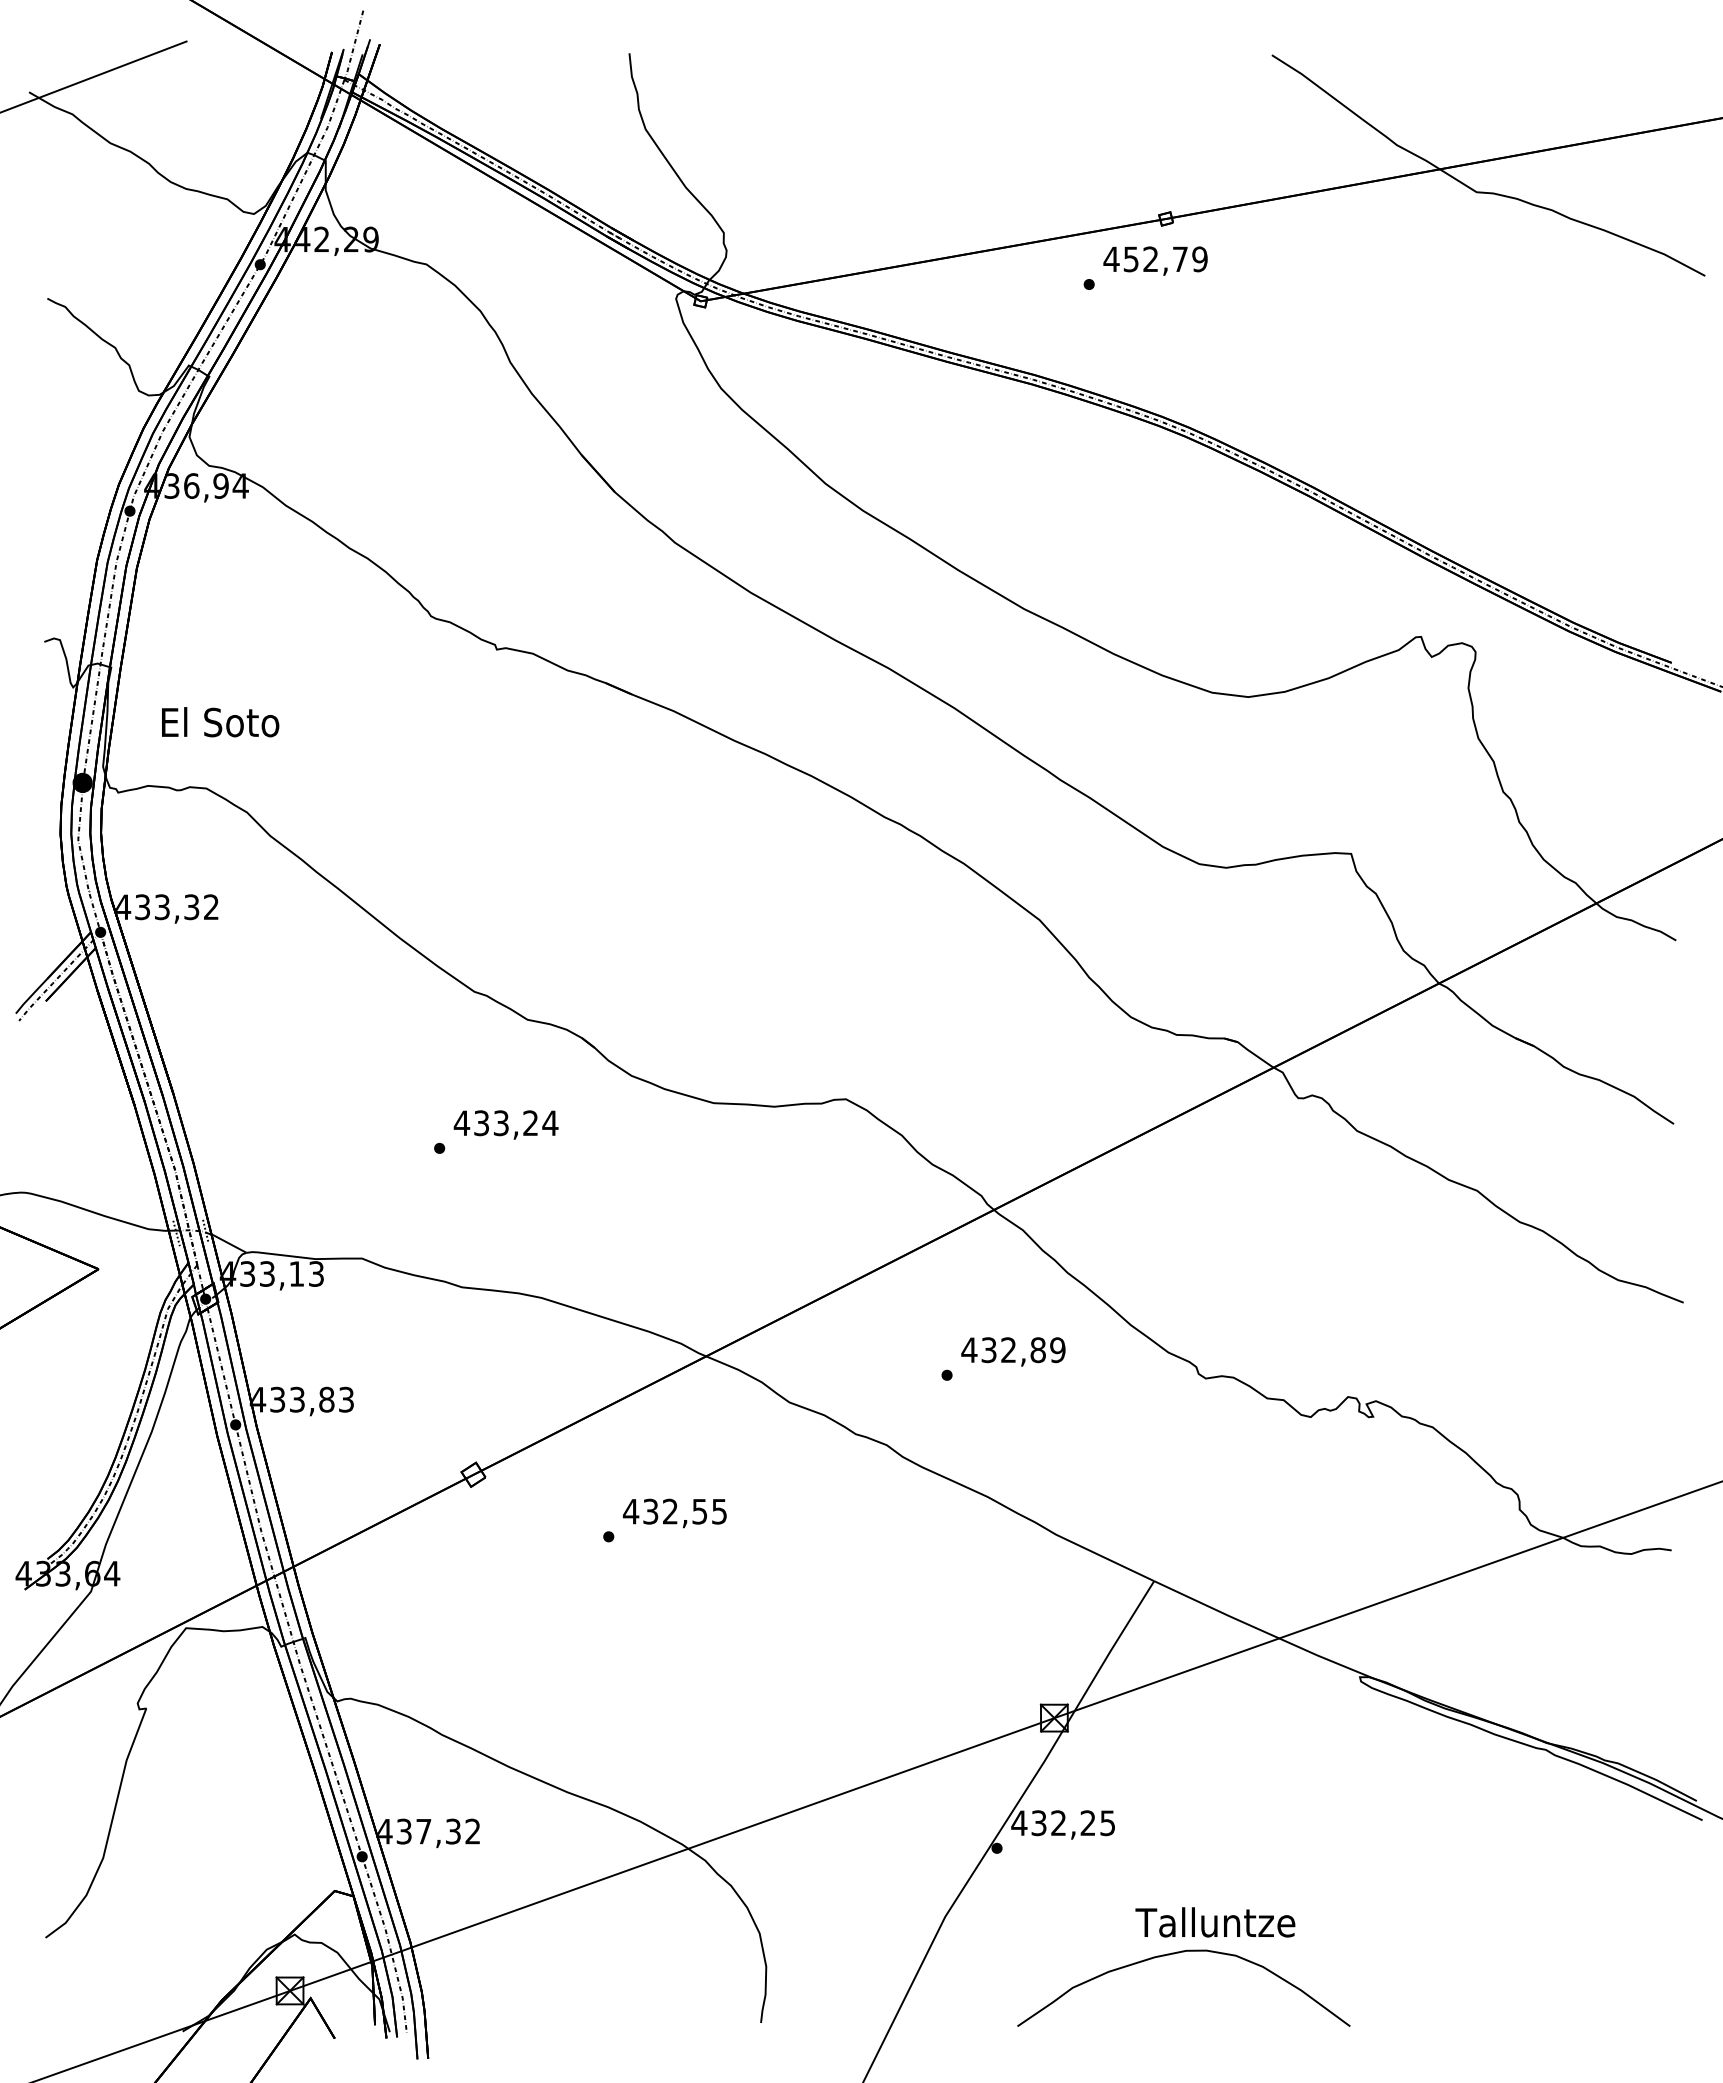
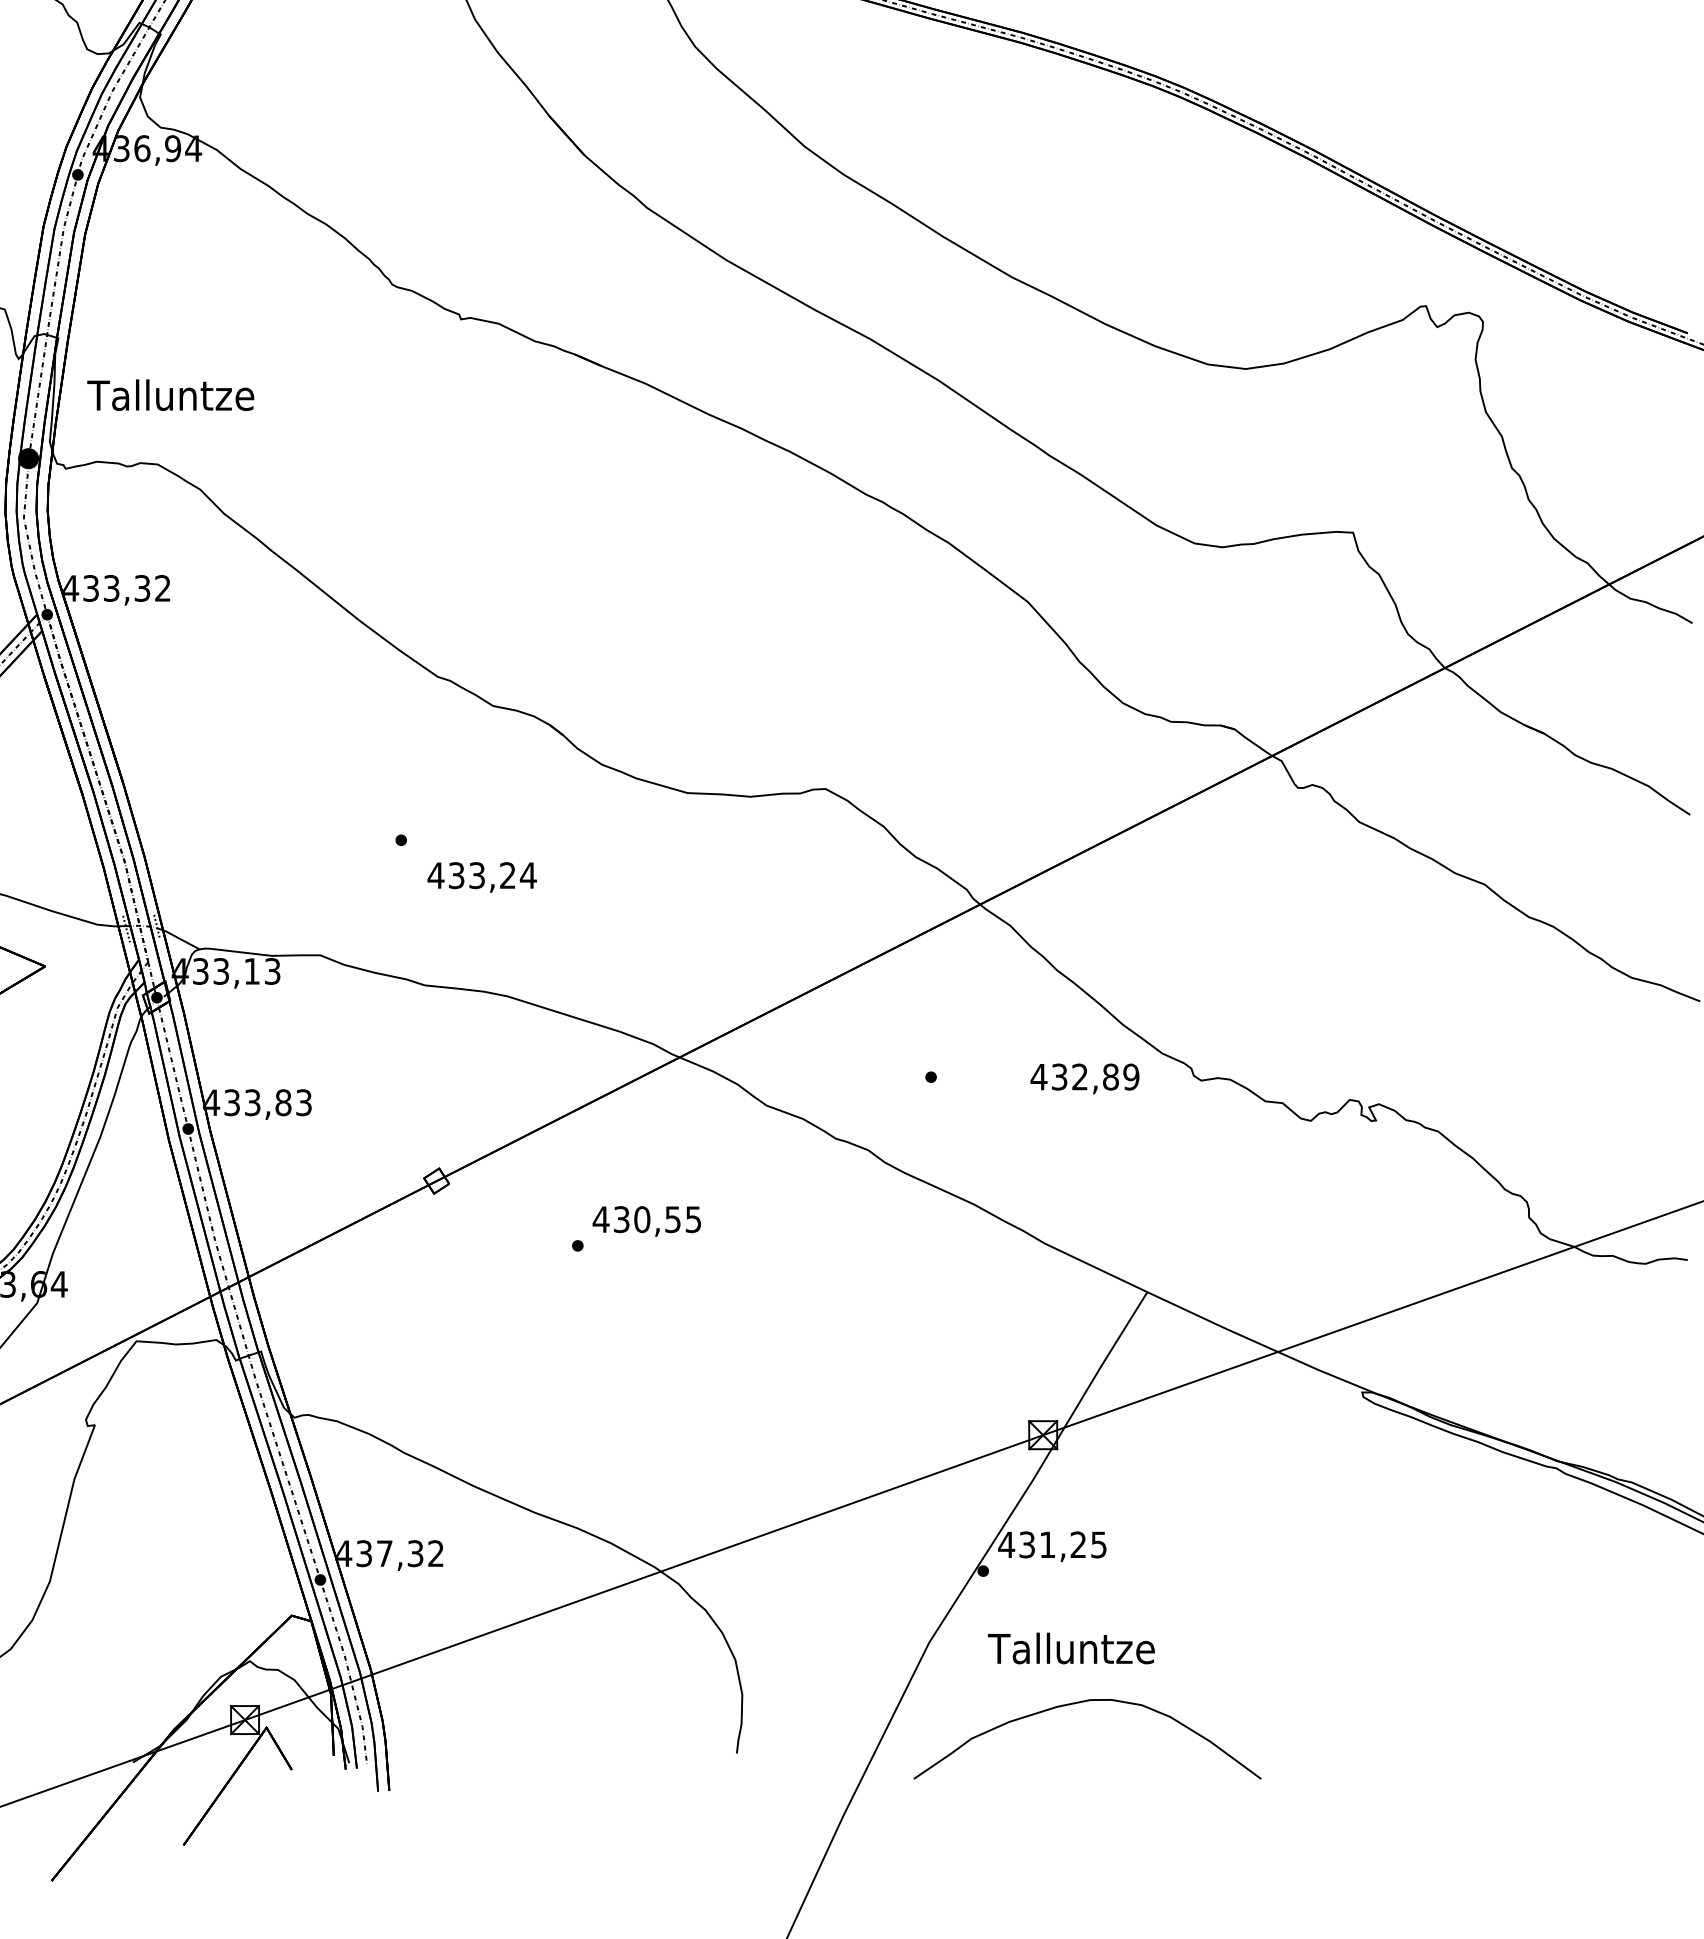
text: (218, 722) -> (170, 395), El Soto -> Talluntze
text: (505, 1124) -> (481, 876), moved
text: (1013, 1351) -> (1085, 1078), moved
text: (670, 1511) -> (642, 1219), 432,55 -> 430,55
text: (1058, 1822) -> (1047, 1544), 432,25 -> 431,25
text: (1215, 1922) -> (1071, 1648), moved
curve: (1174, 1954) -> (1077, 1703), moved

